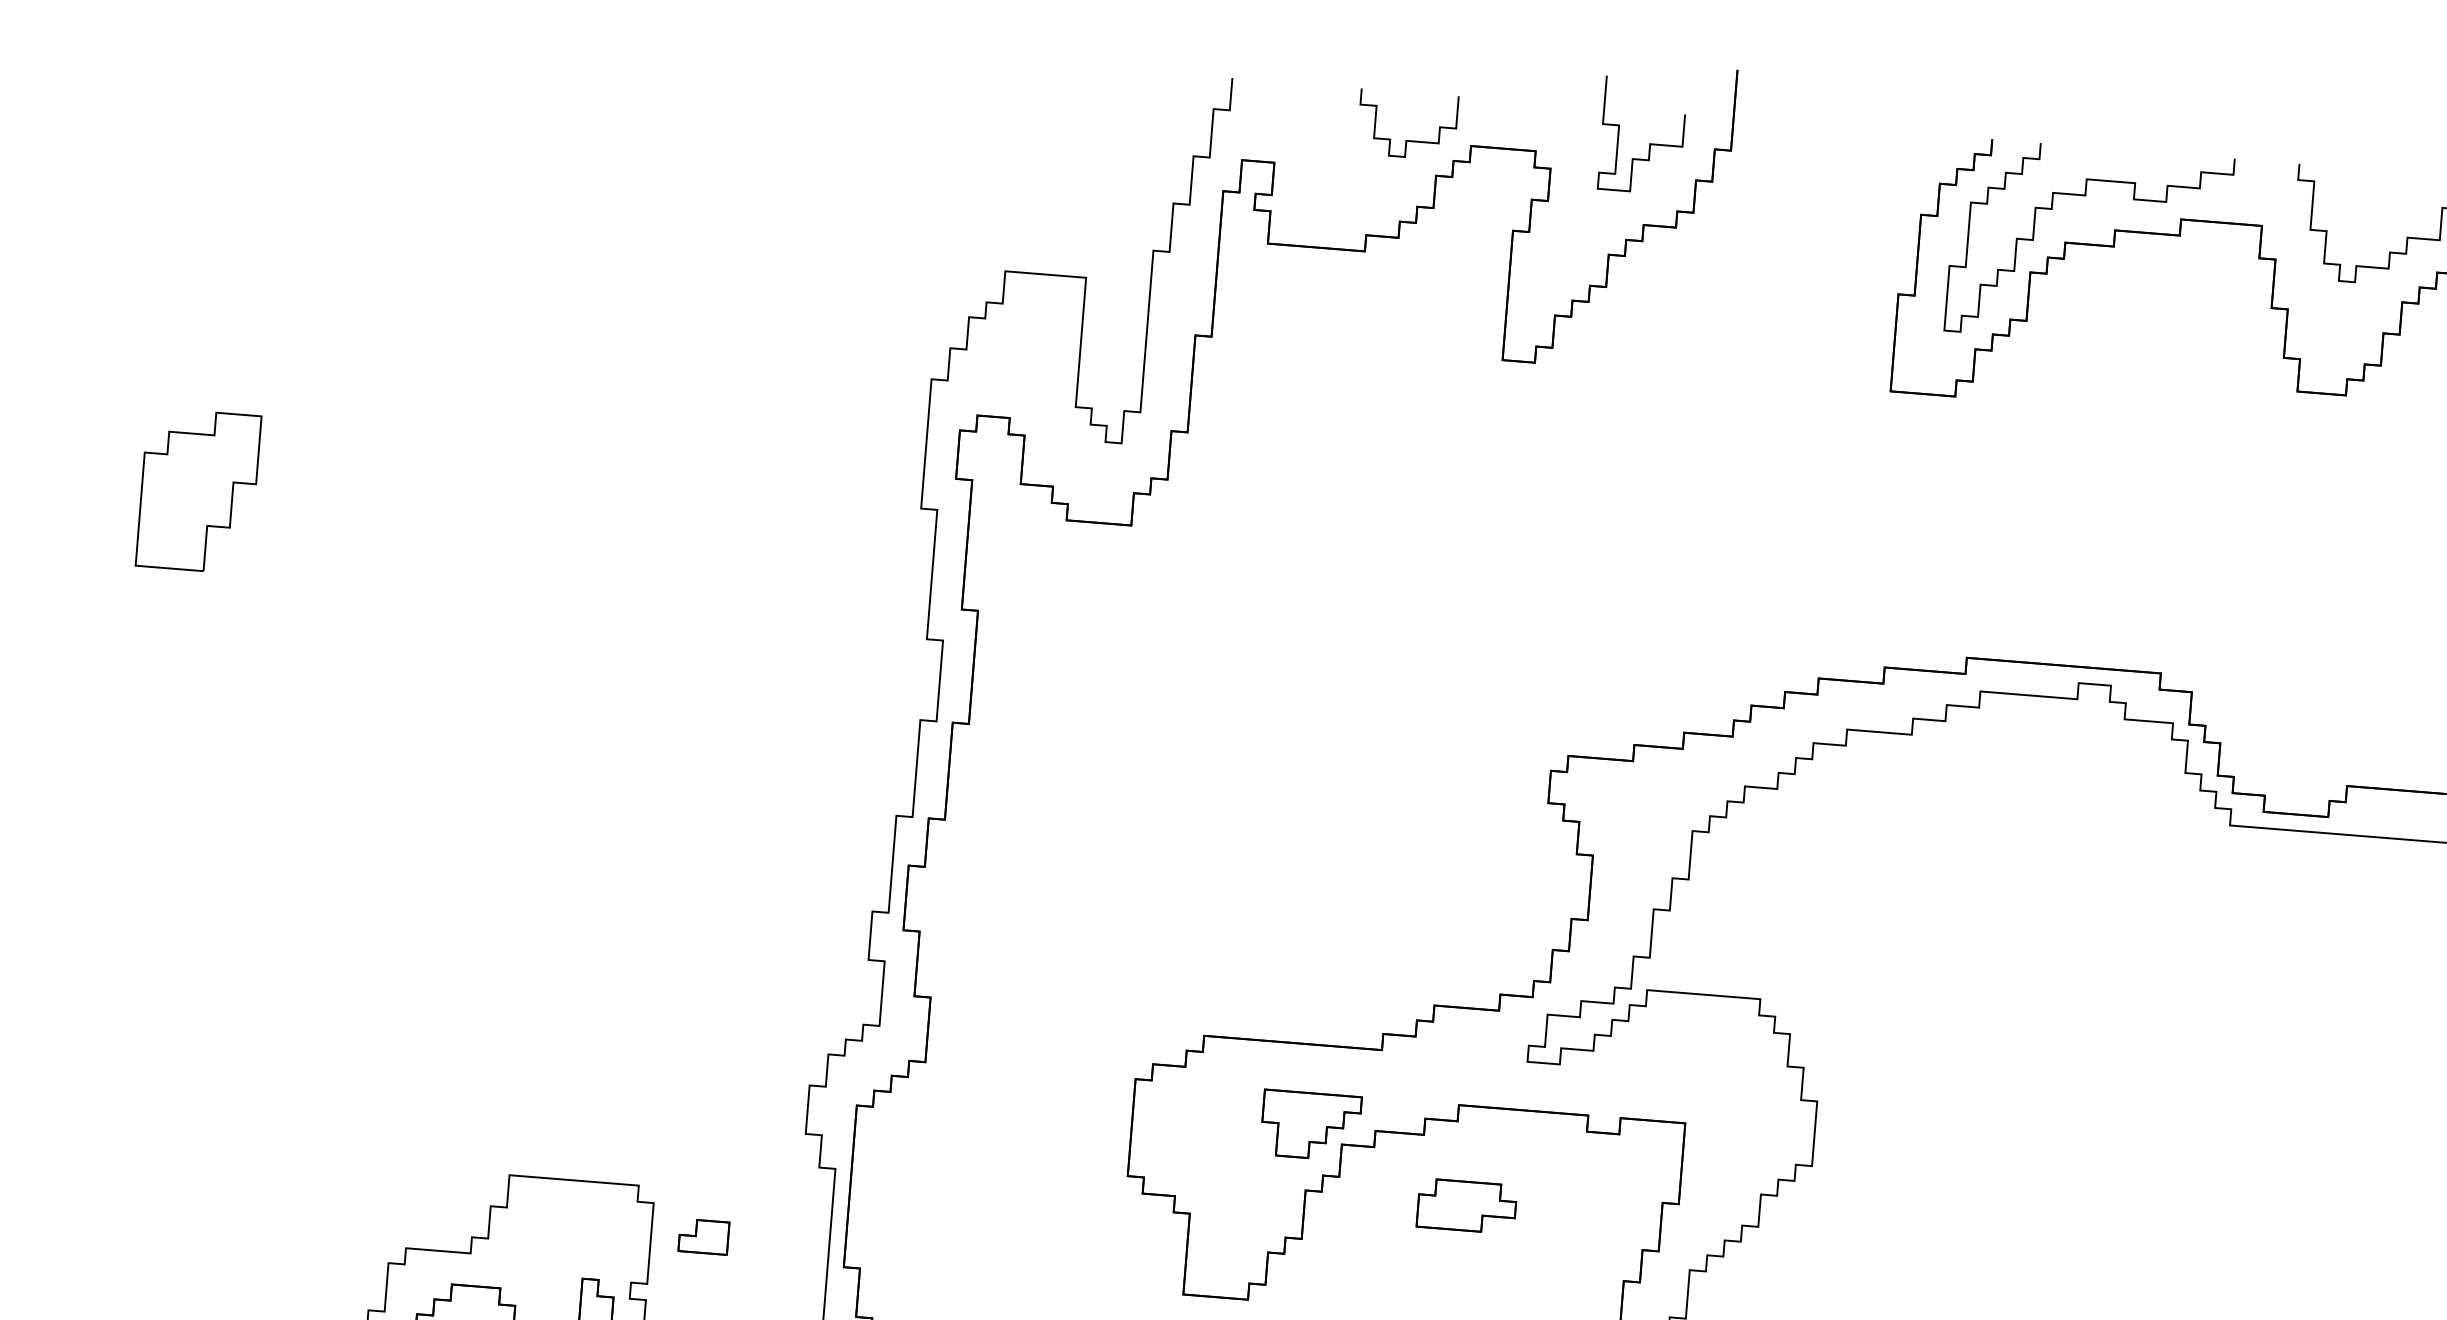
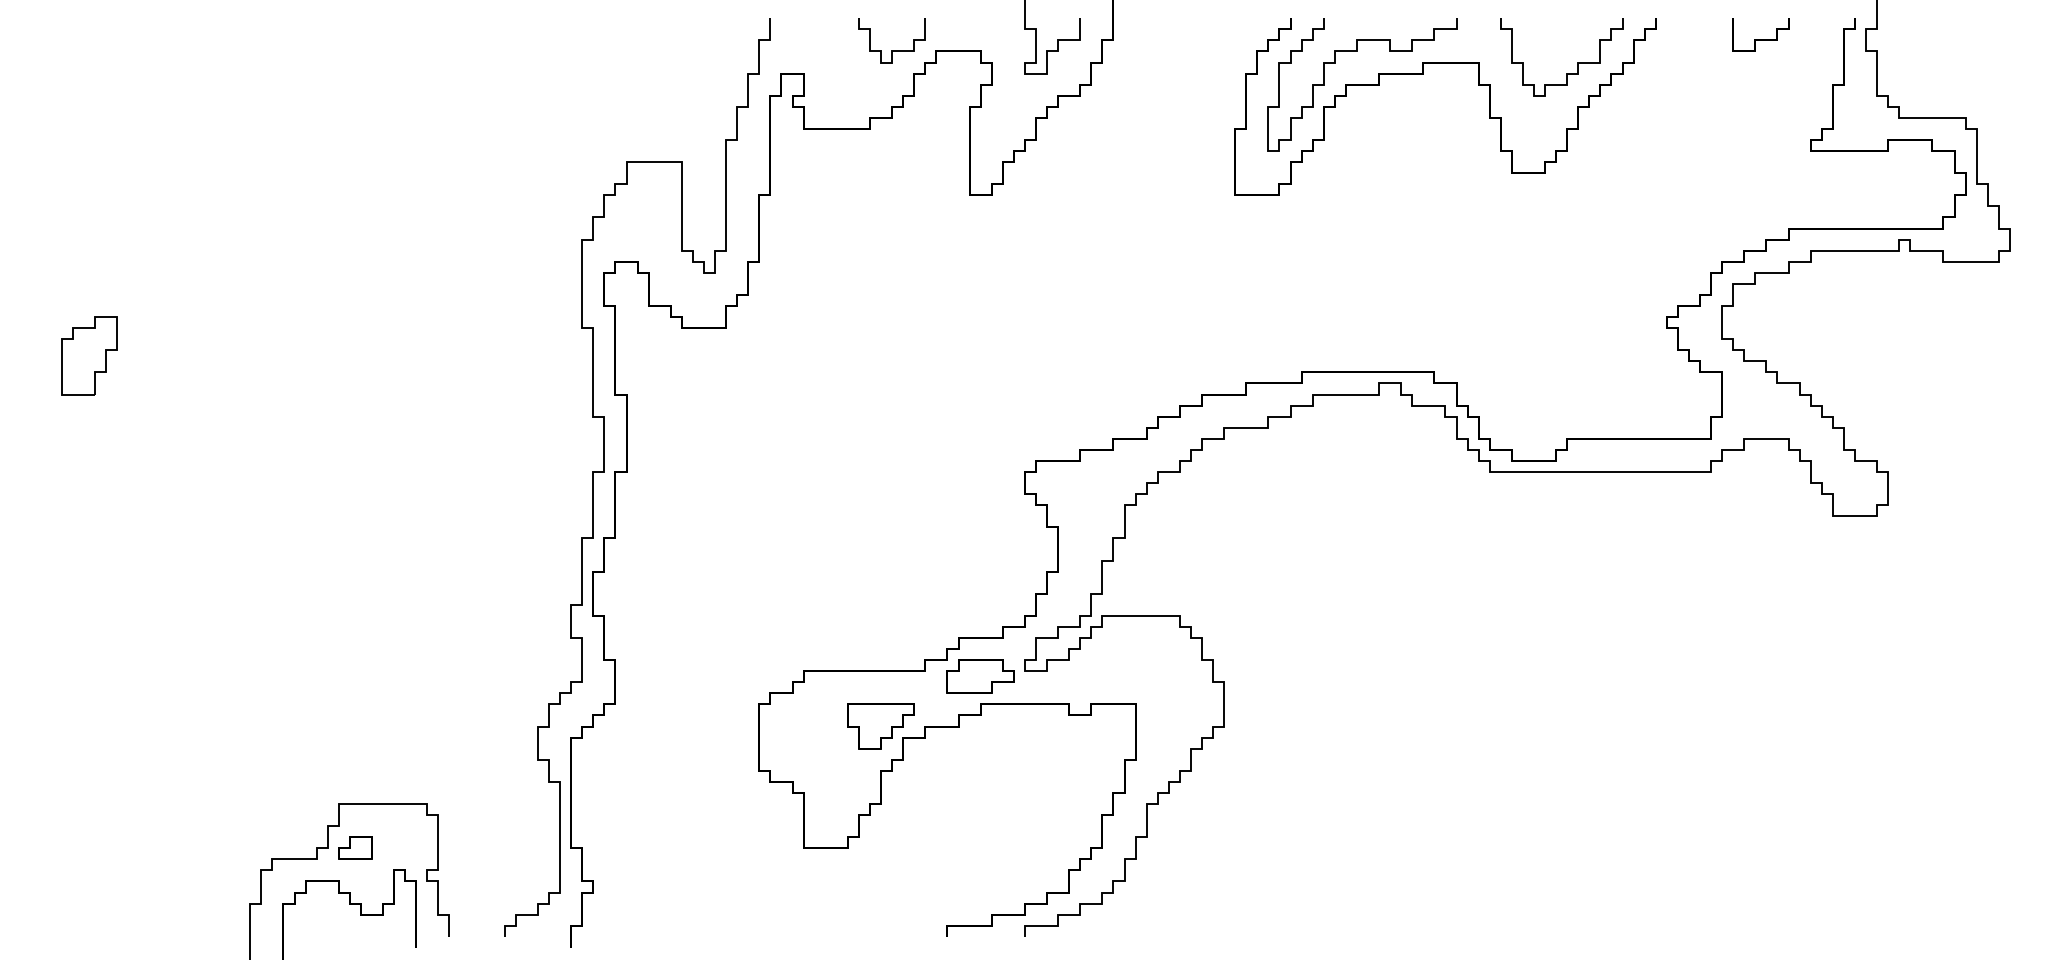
part: (197, 490) -> (89, 355), size x0.71
part: (1466, 1205) -> (980, 676), moved
part: (704, 1235) -> (355, 847), moved

